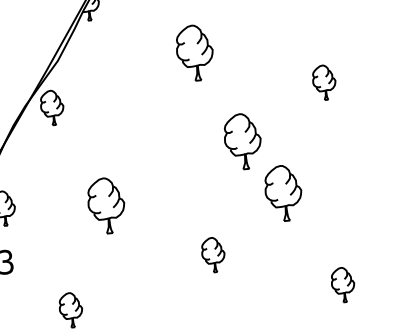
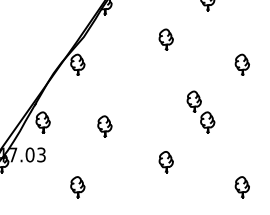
part: (193, 52) -> (165, 39), size x0.62
part: (262, 165) -> (200, 111), size x0.62
part: (105, 205) -> (104, 126), size x0.62

